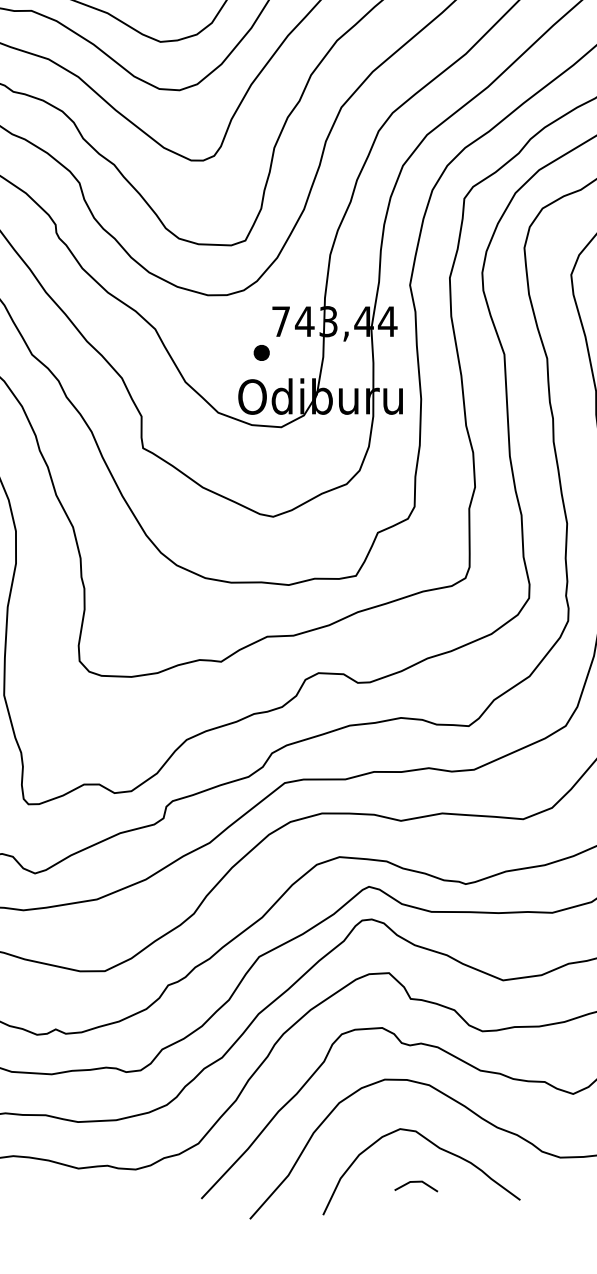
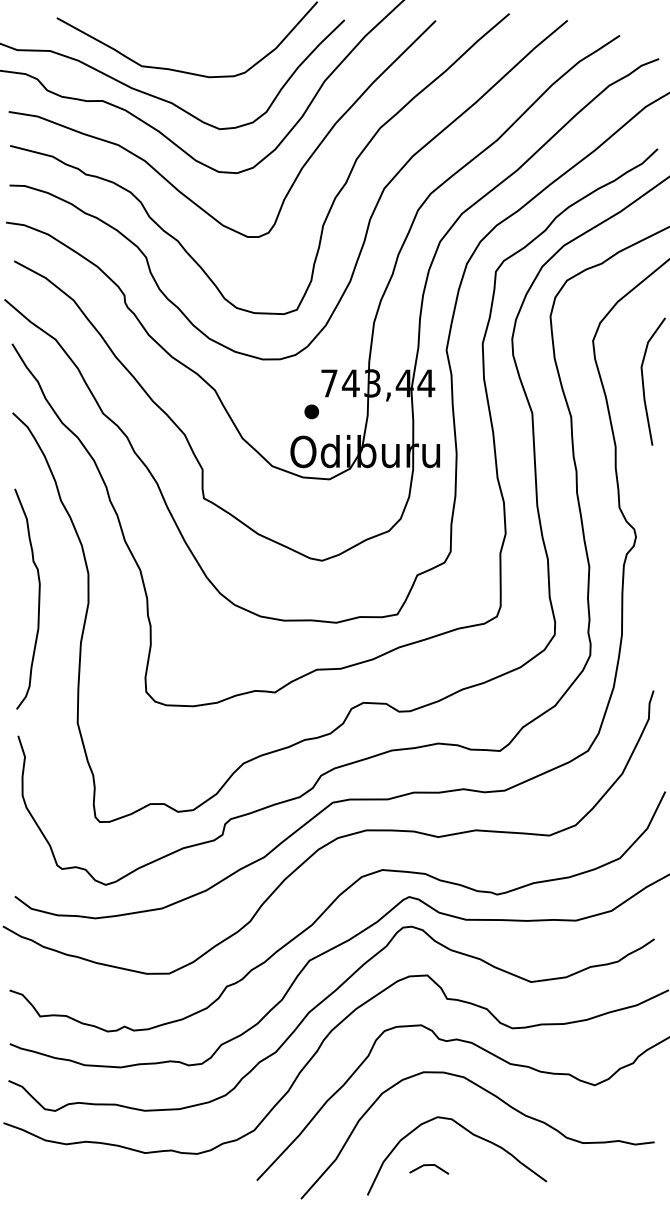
part: (416, 1186) -> (429, 1169), moved

